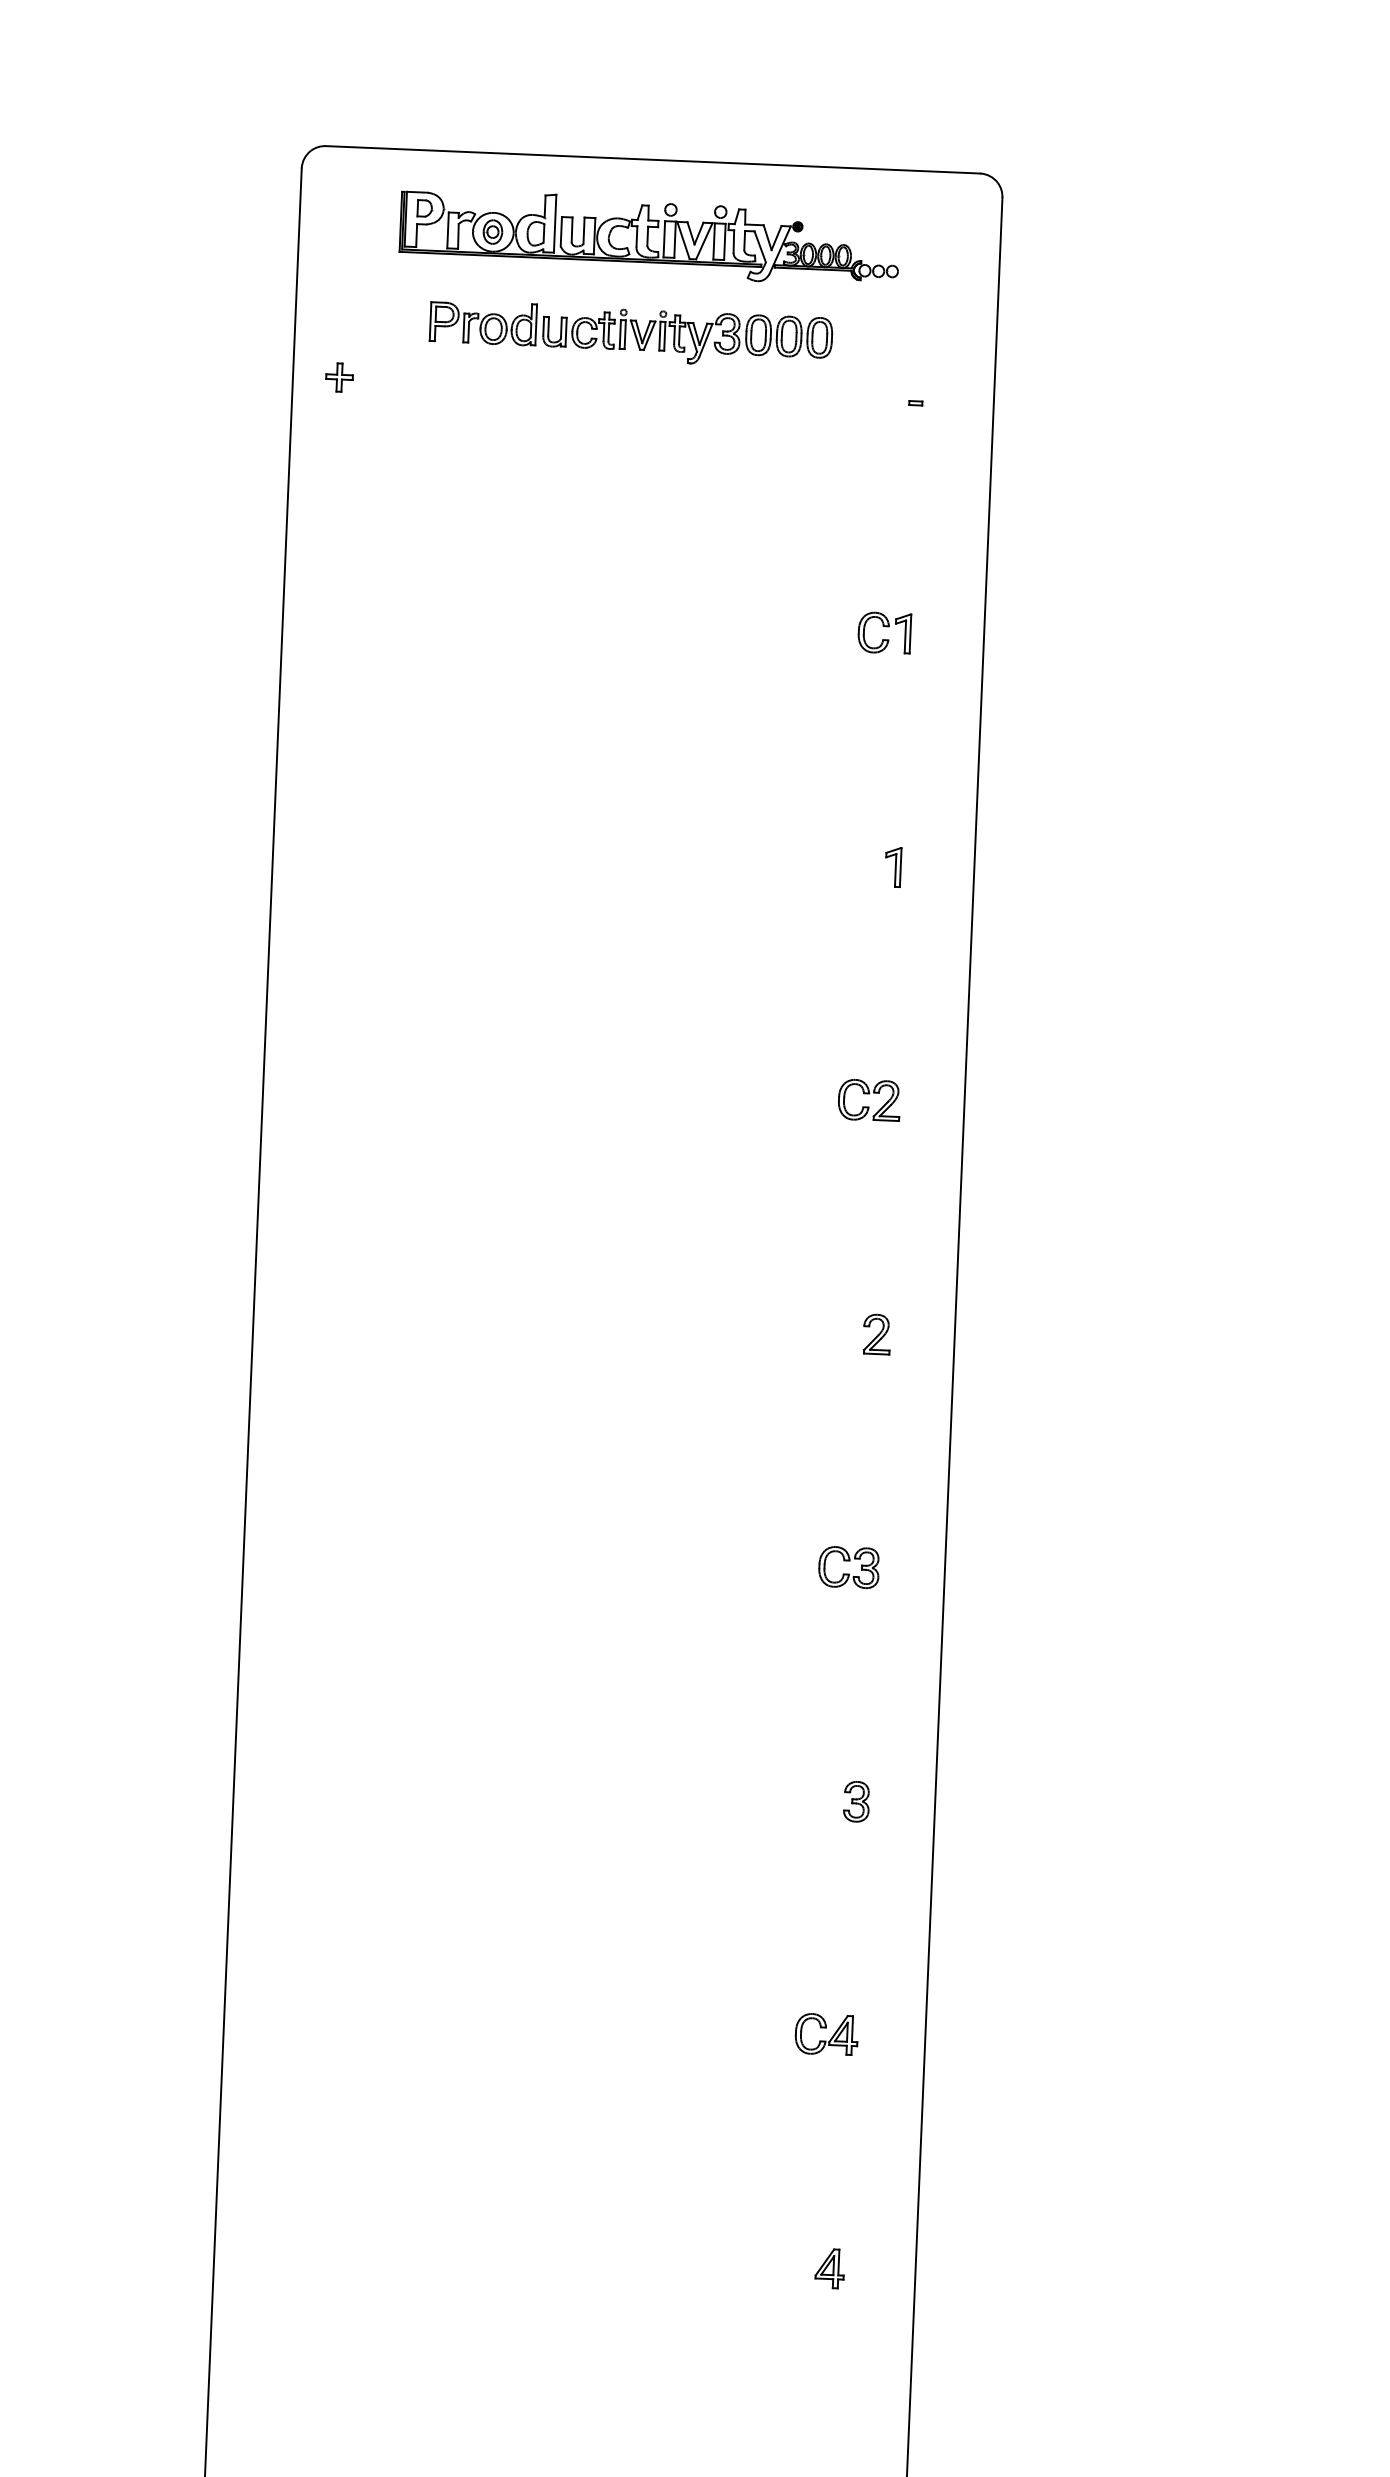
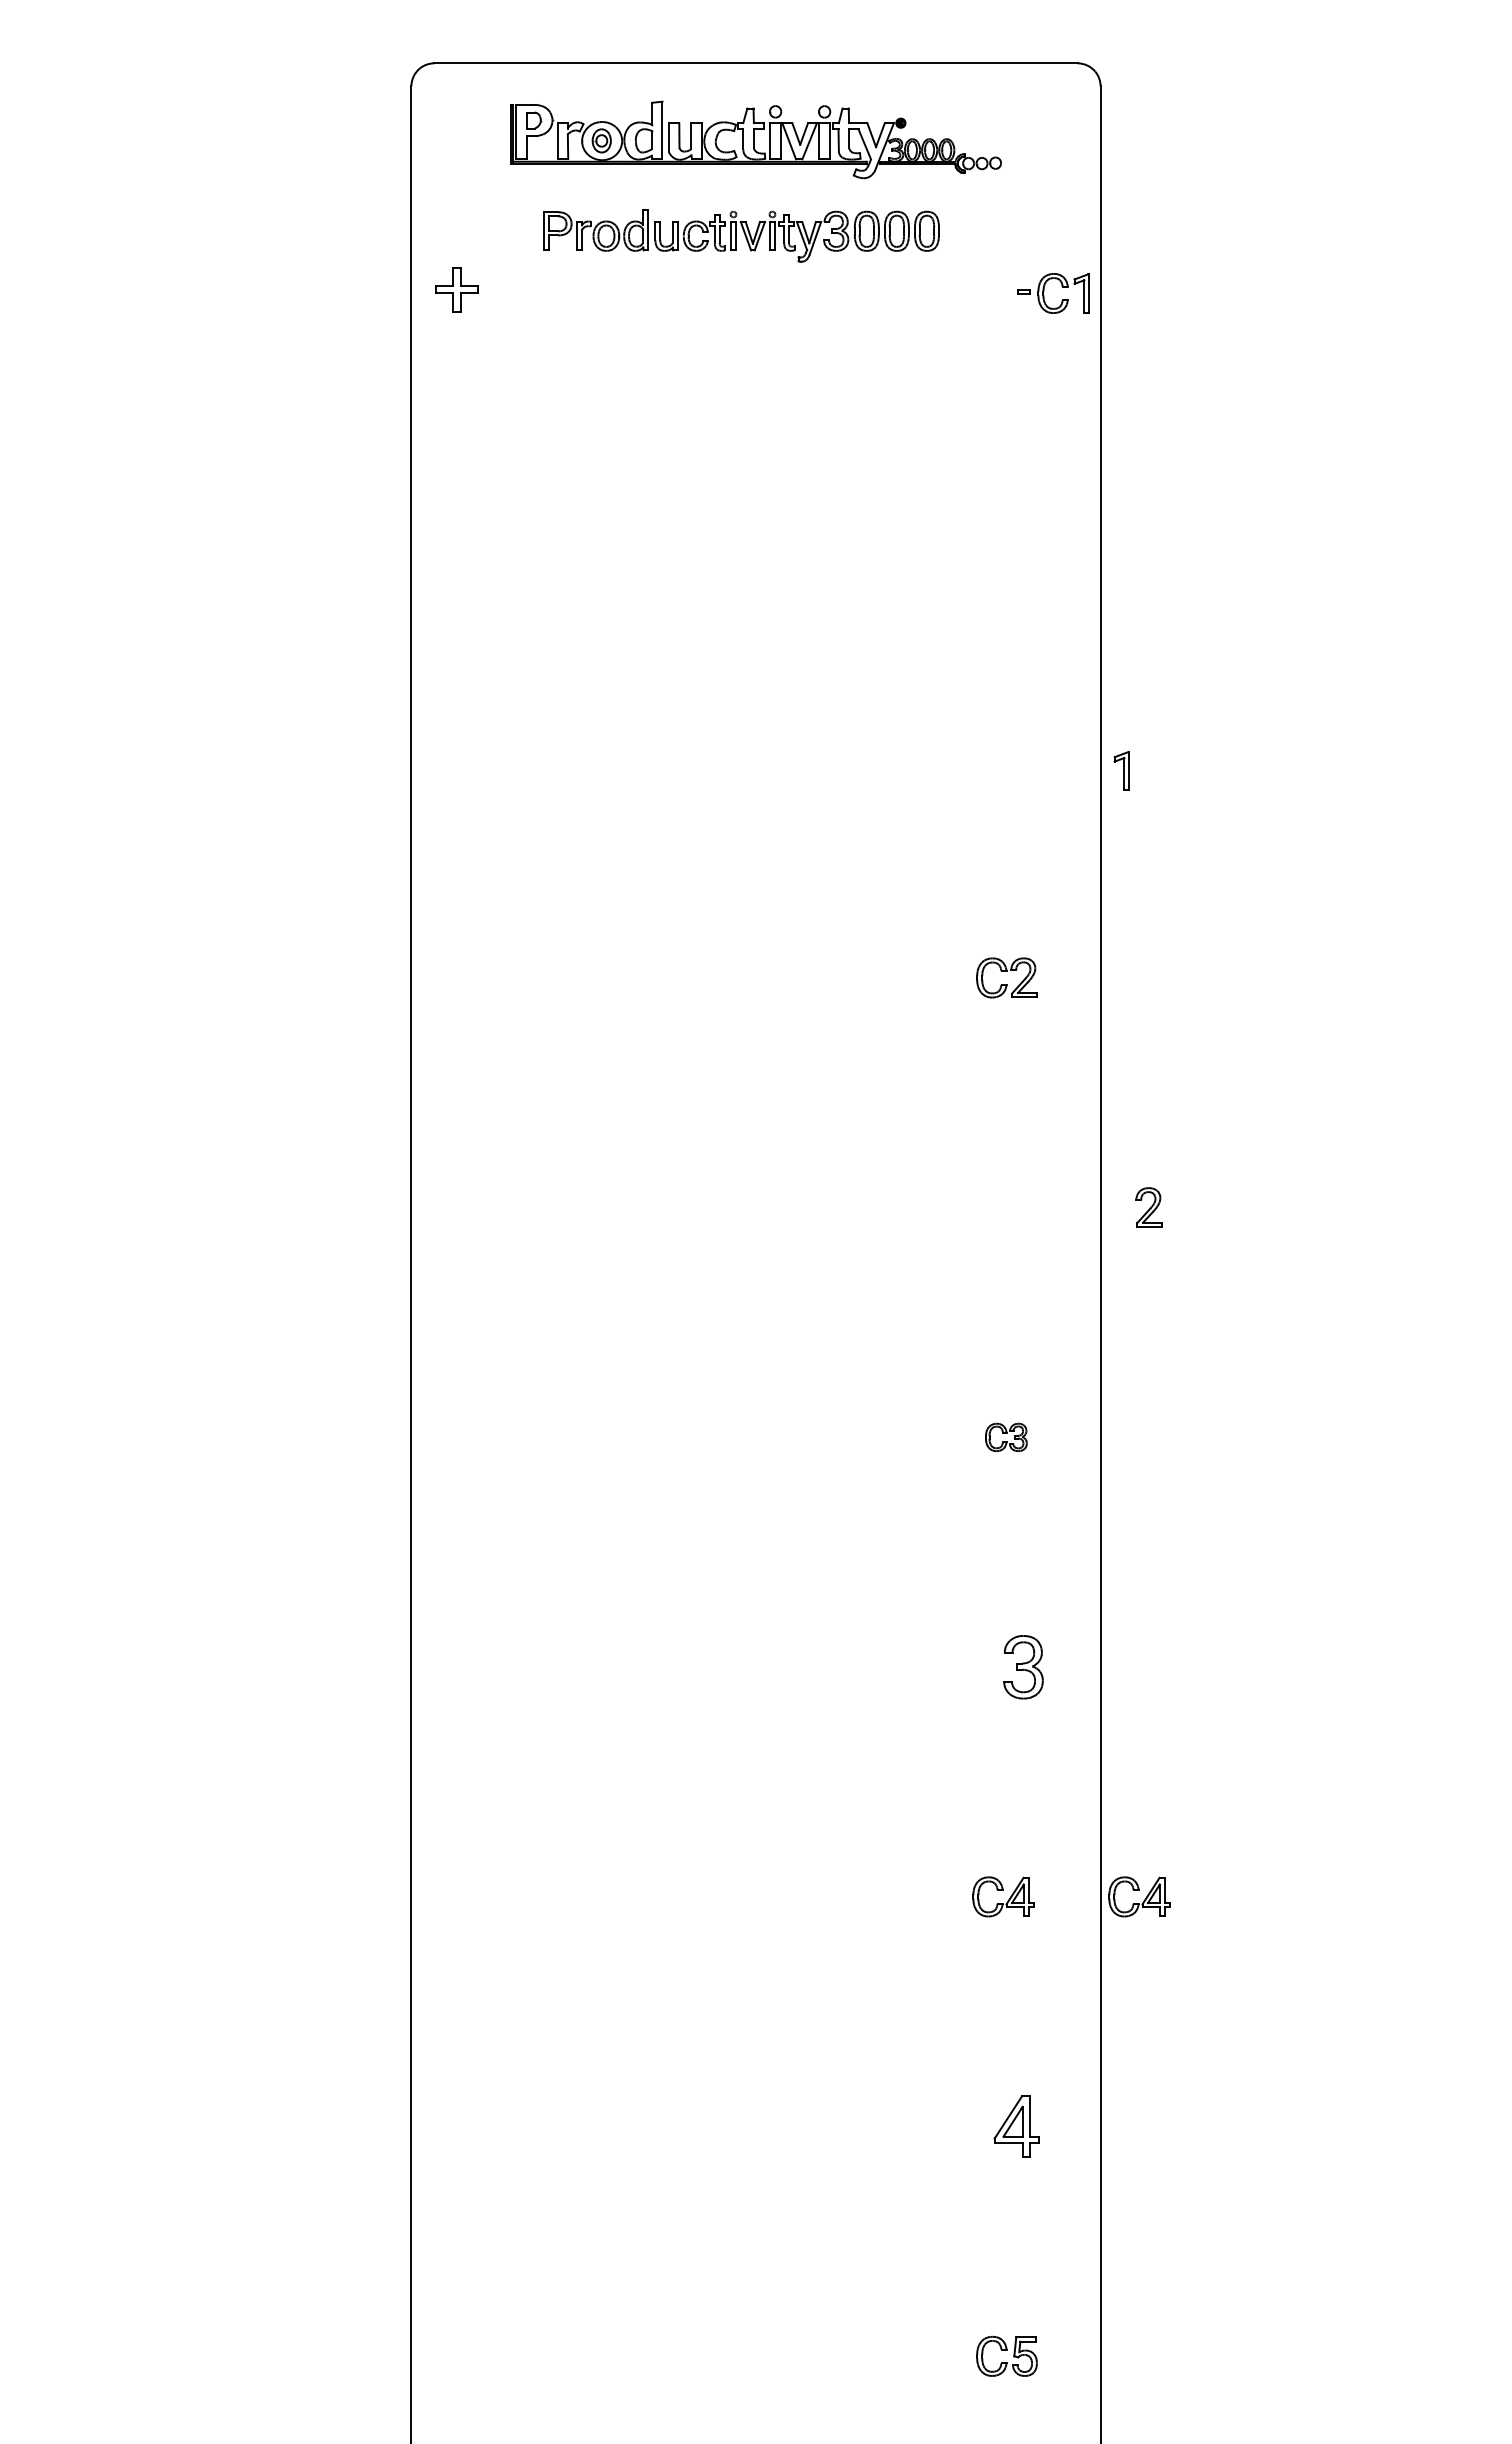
part: (338, 376) -> (456, 289), size x1.6
part: (884, 633) -> (1063, 293), moved
part: (892, 866) -> (1121, 770), moved
part: (876, 1334) -> (1148, 1207), moved
part: (849, 1567) -> (1006, 1437), size x0.7
part: (856, 1801) -> (1023, 1666), size x1.6
part: (964, 2039) -> (1139, 1896), added
part: (828, 2268) -> (1015, 2126), size x1.6

